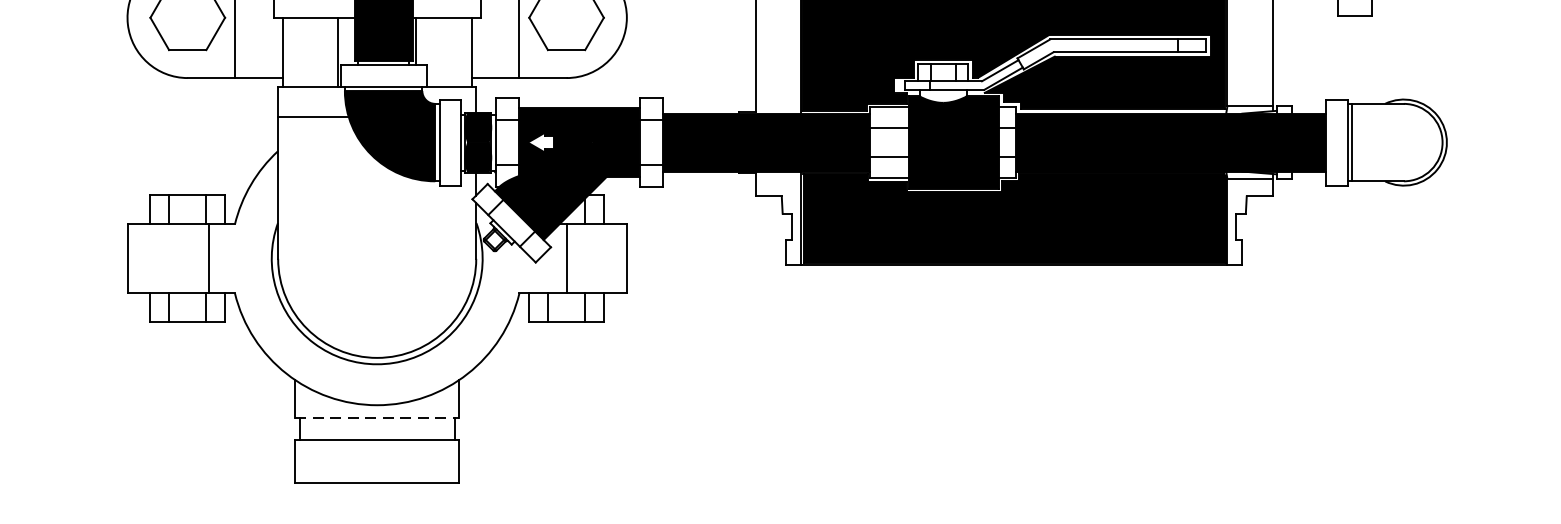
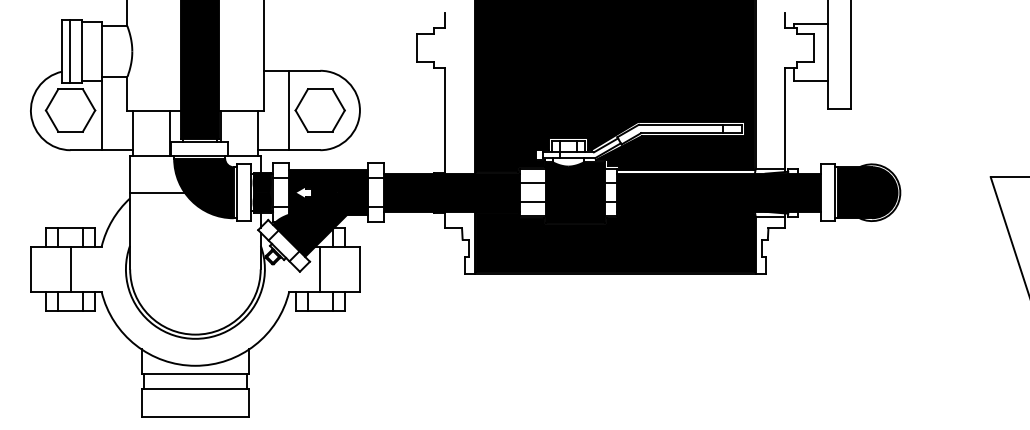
line: (319, 116) -> (157, 192), moved
fill: (1397, 142) -> (867, 192), added
line: (208, 259) -> (70, 269), moved
line: (377, 418) -> (195, 374), dashed -> solid

